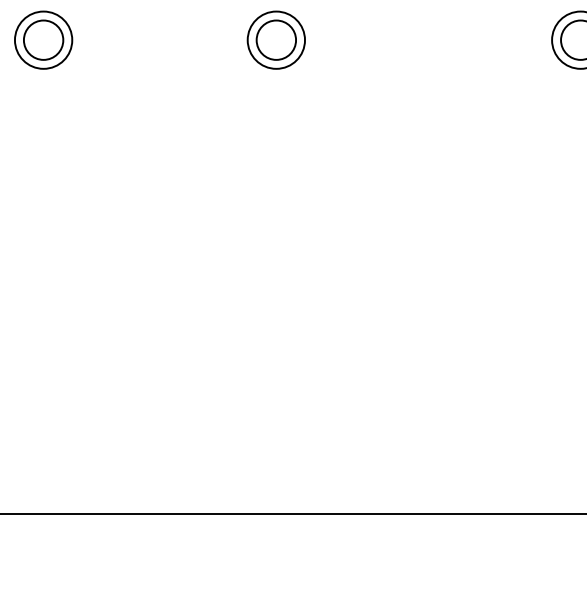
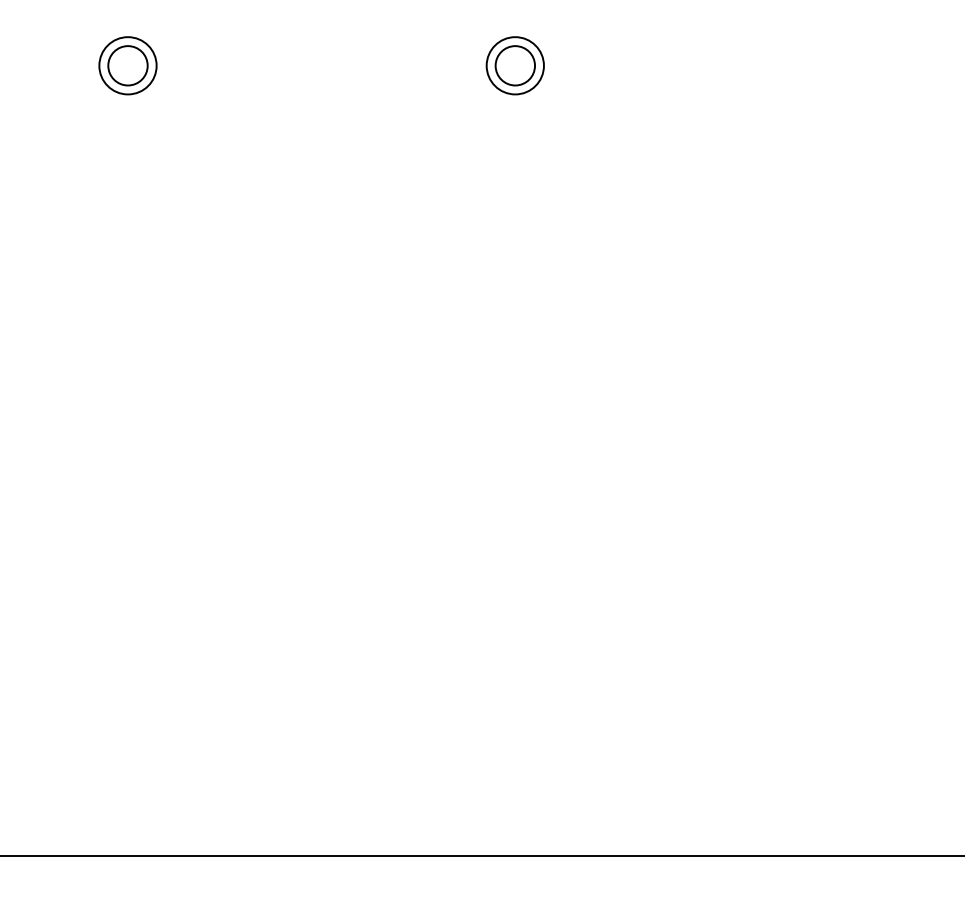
part: (43, 39) -> (127, 64), size x0.6
part: (275, 39) -> (514, 64), size x0.6

